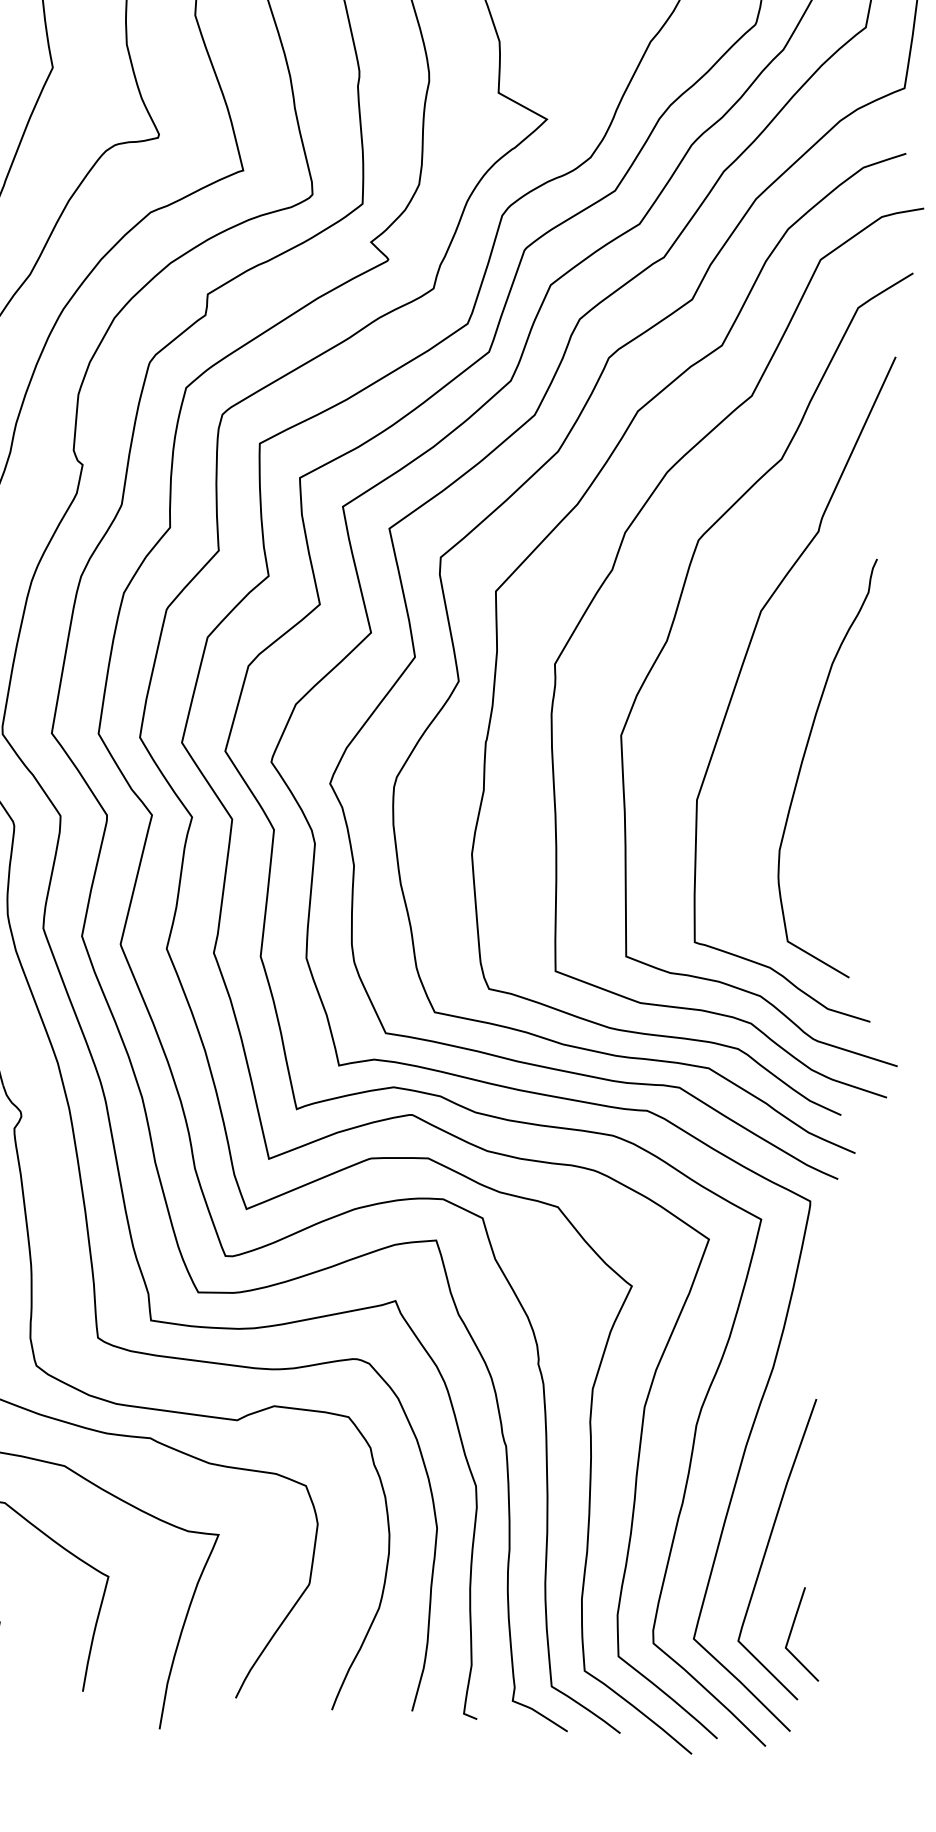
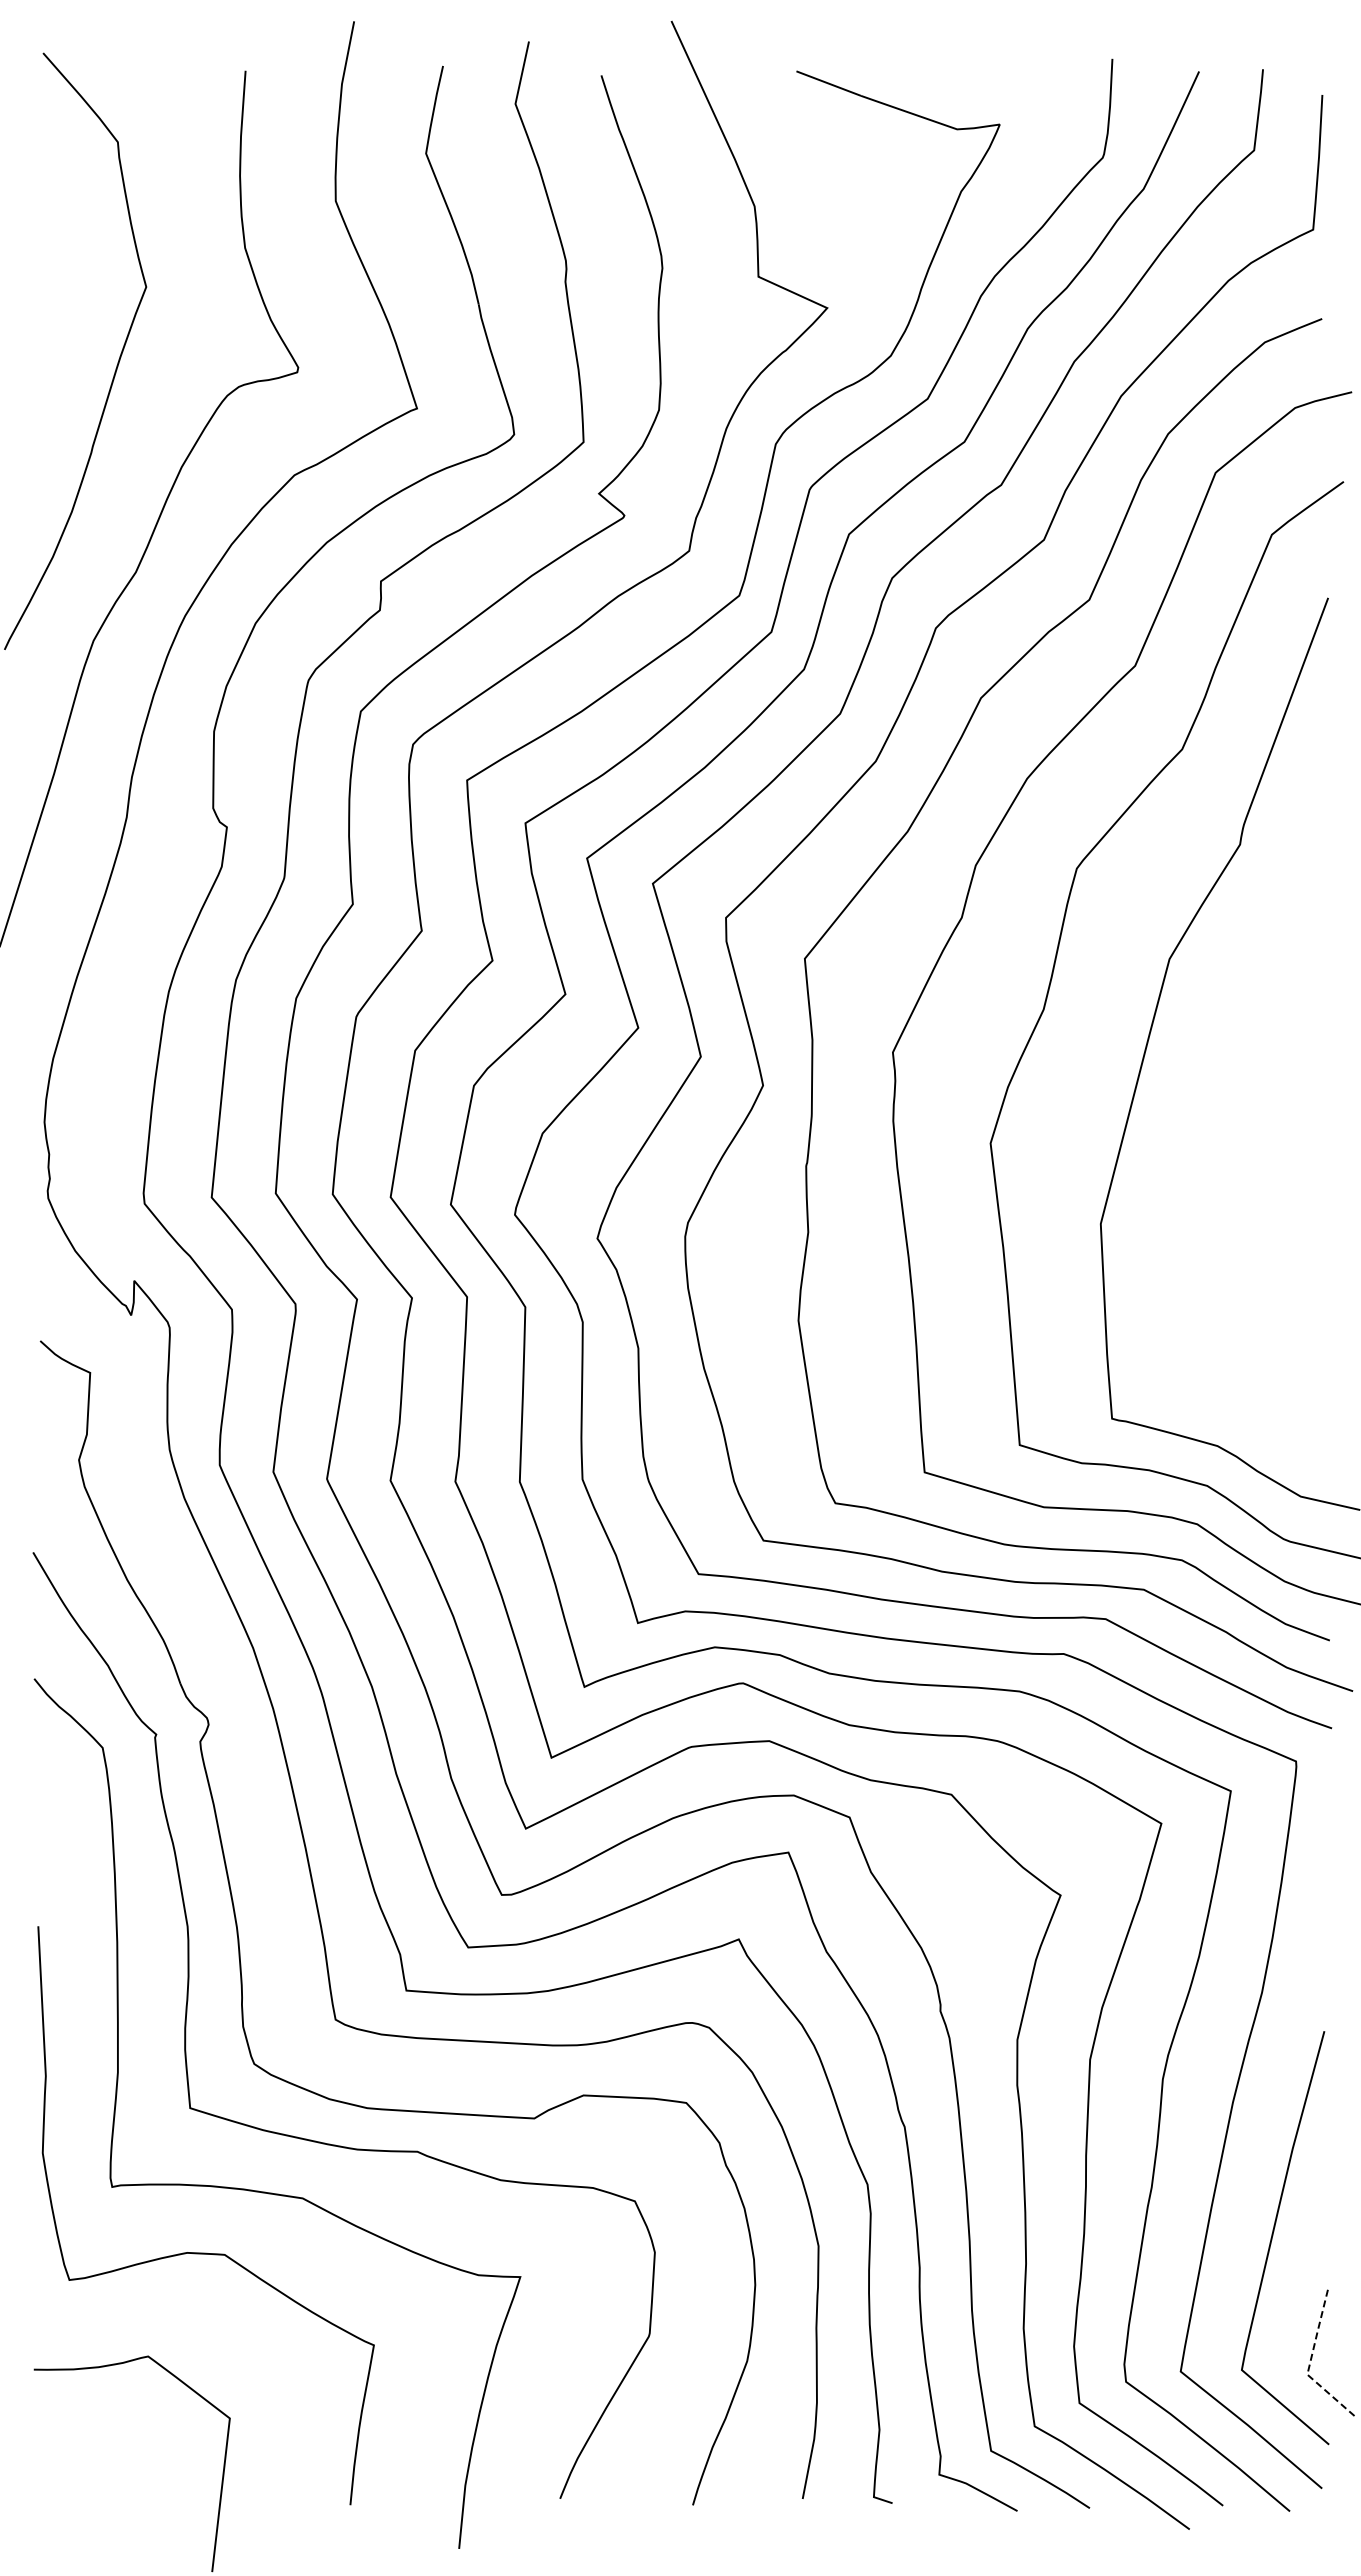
curve: (803, 760) -> (1242, 1159), removed
line: (787, 1640) -> (1309, 2364), solid -> dashed

